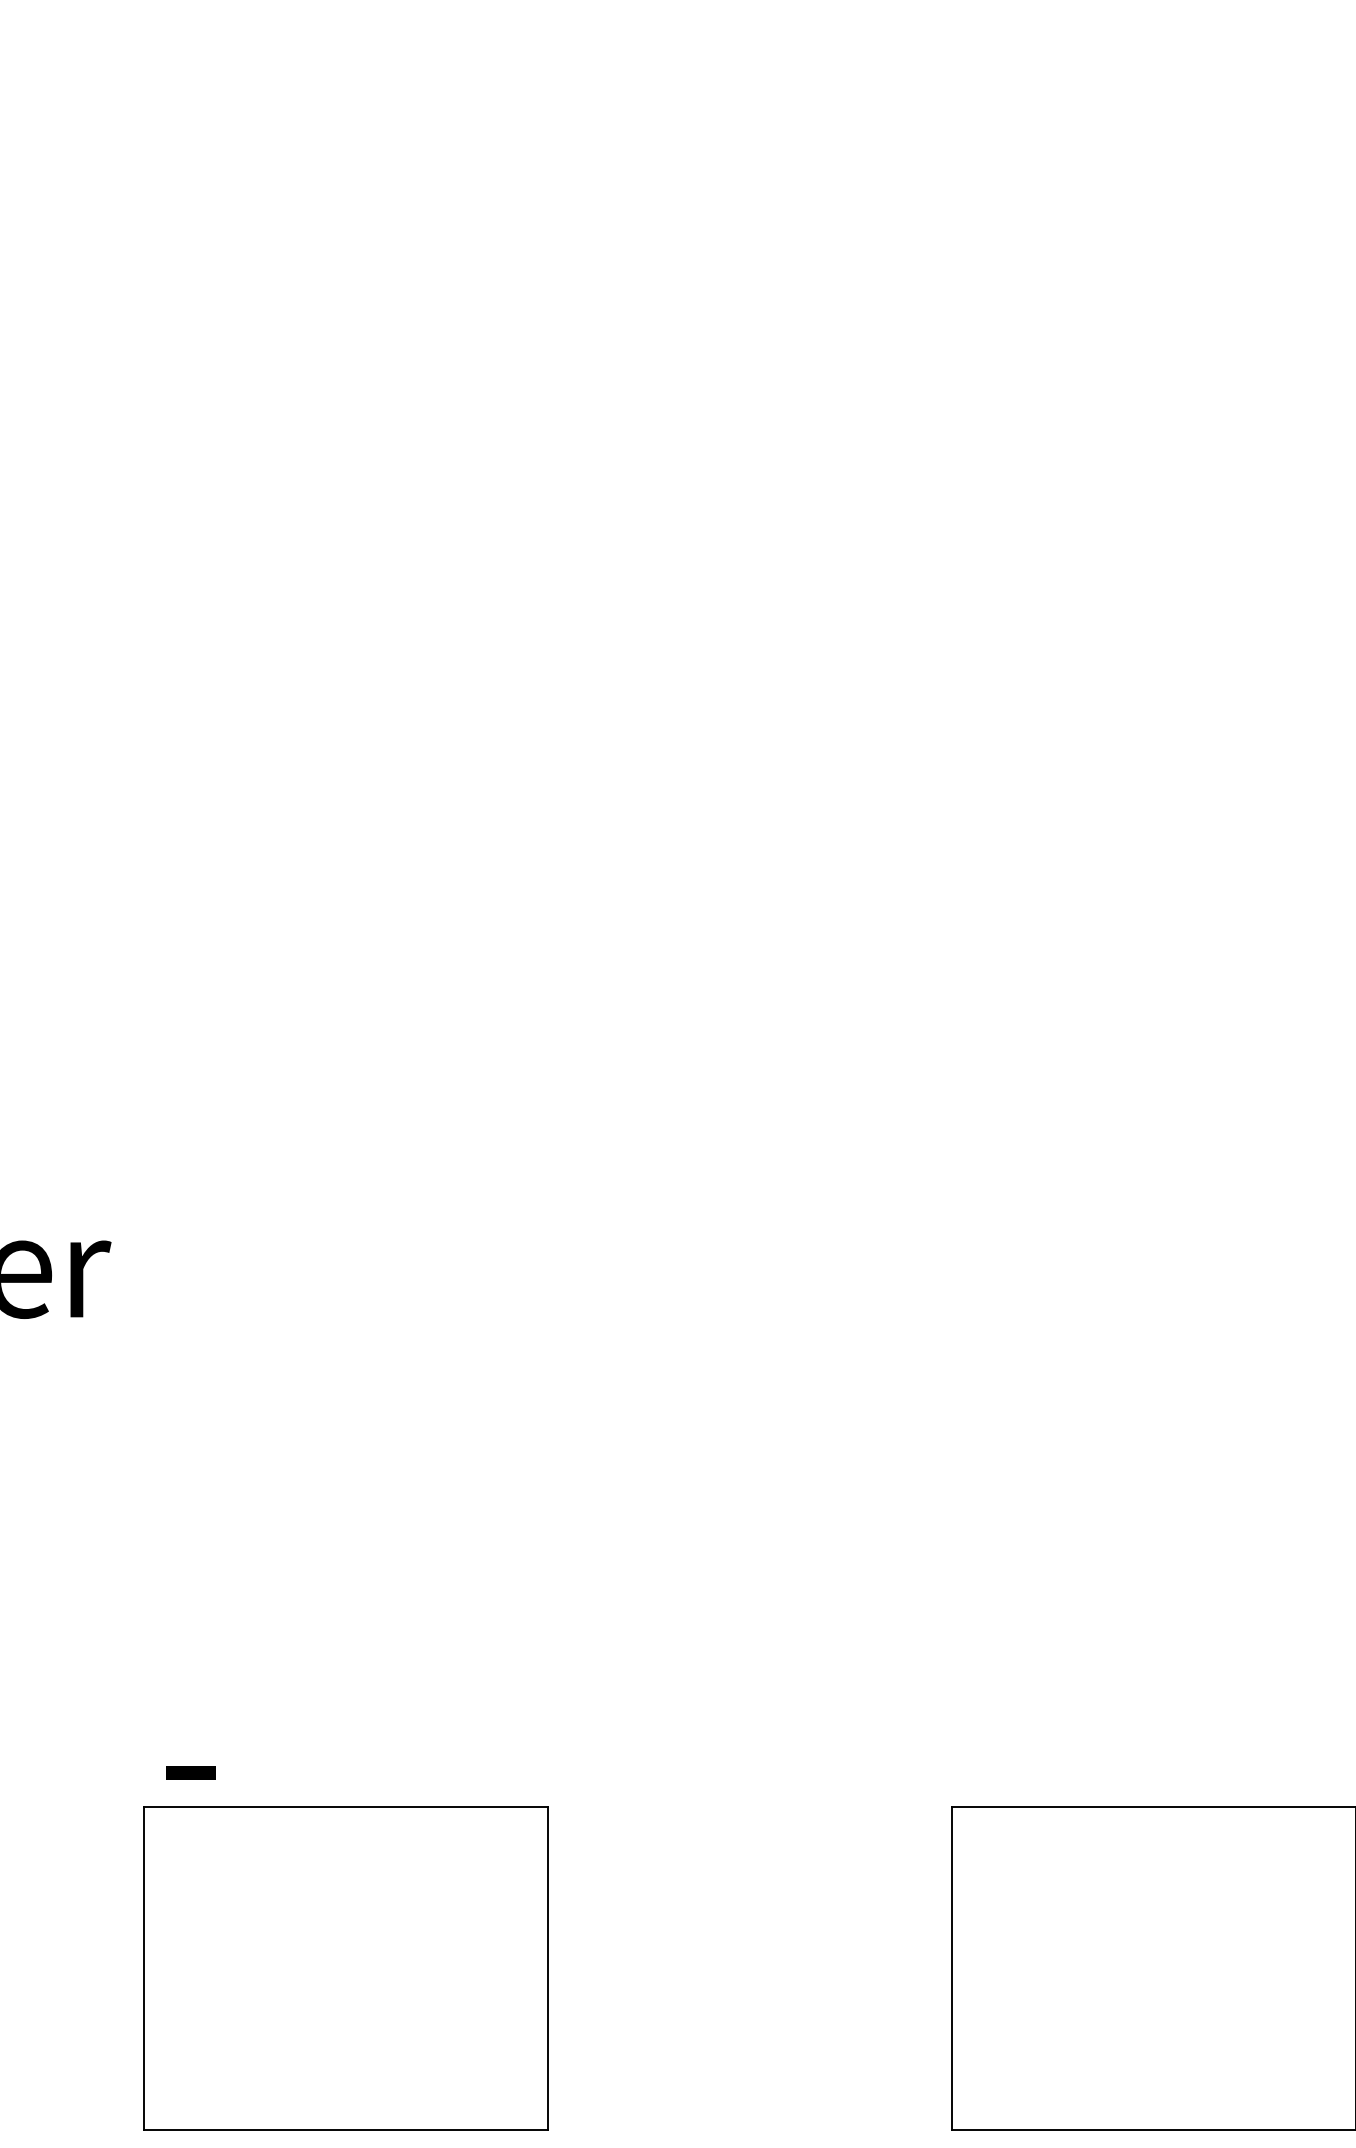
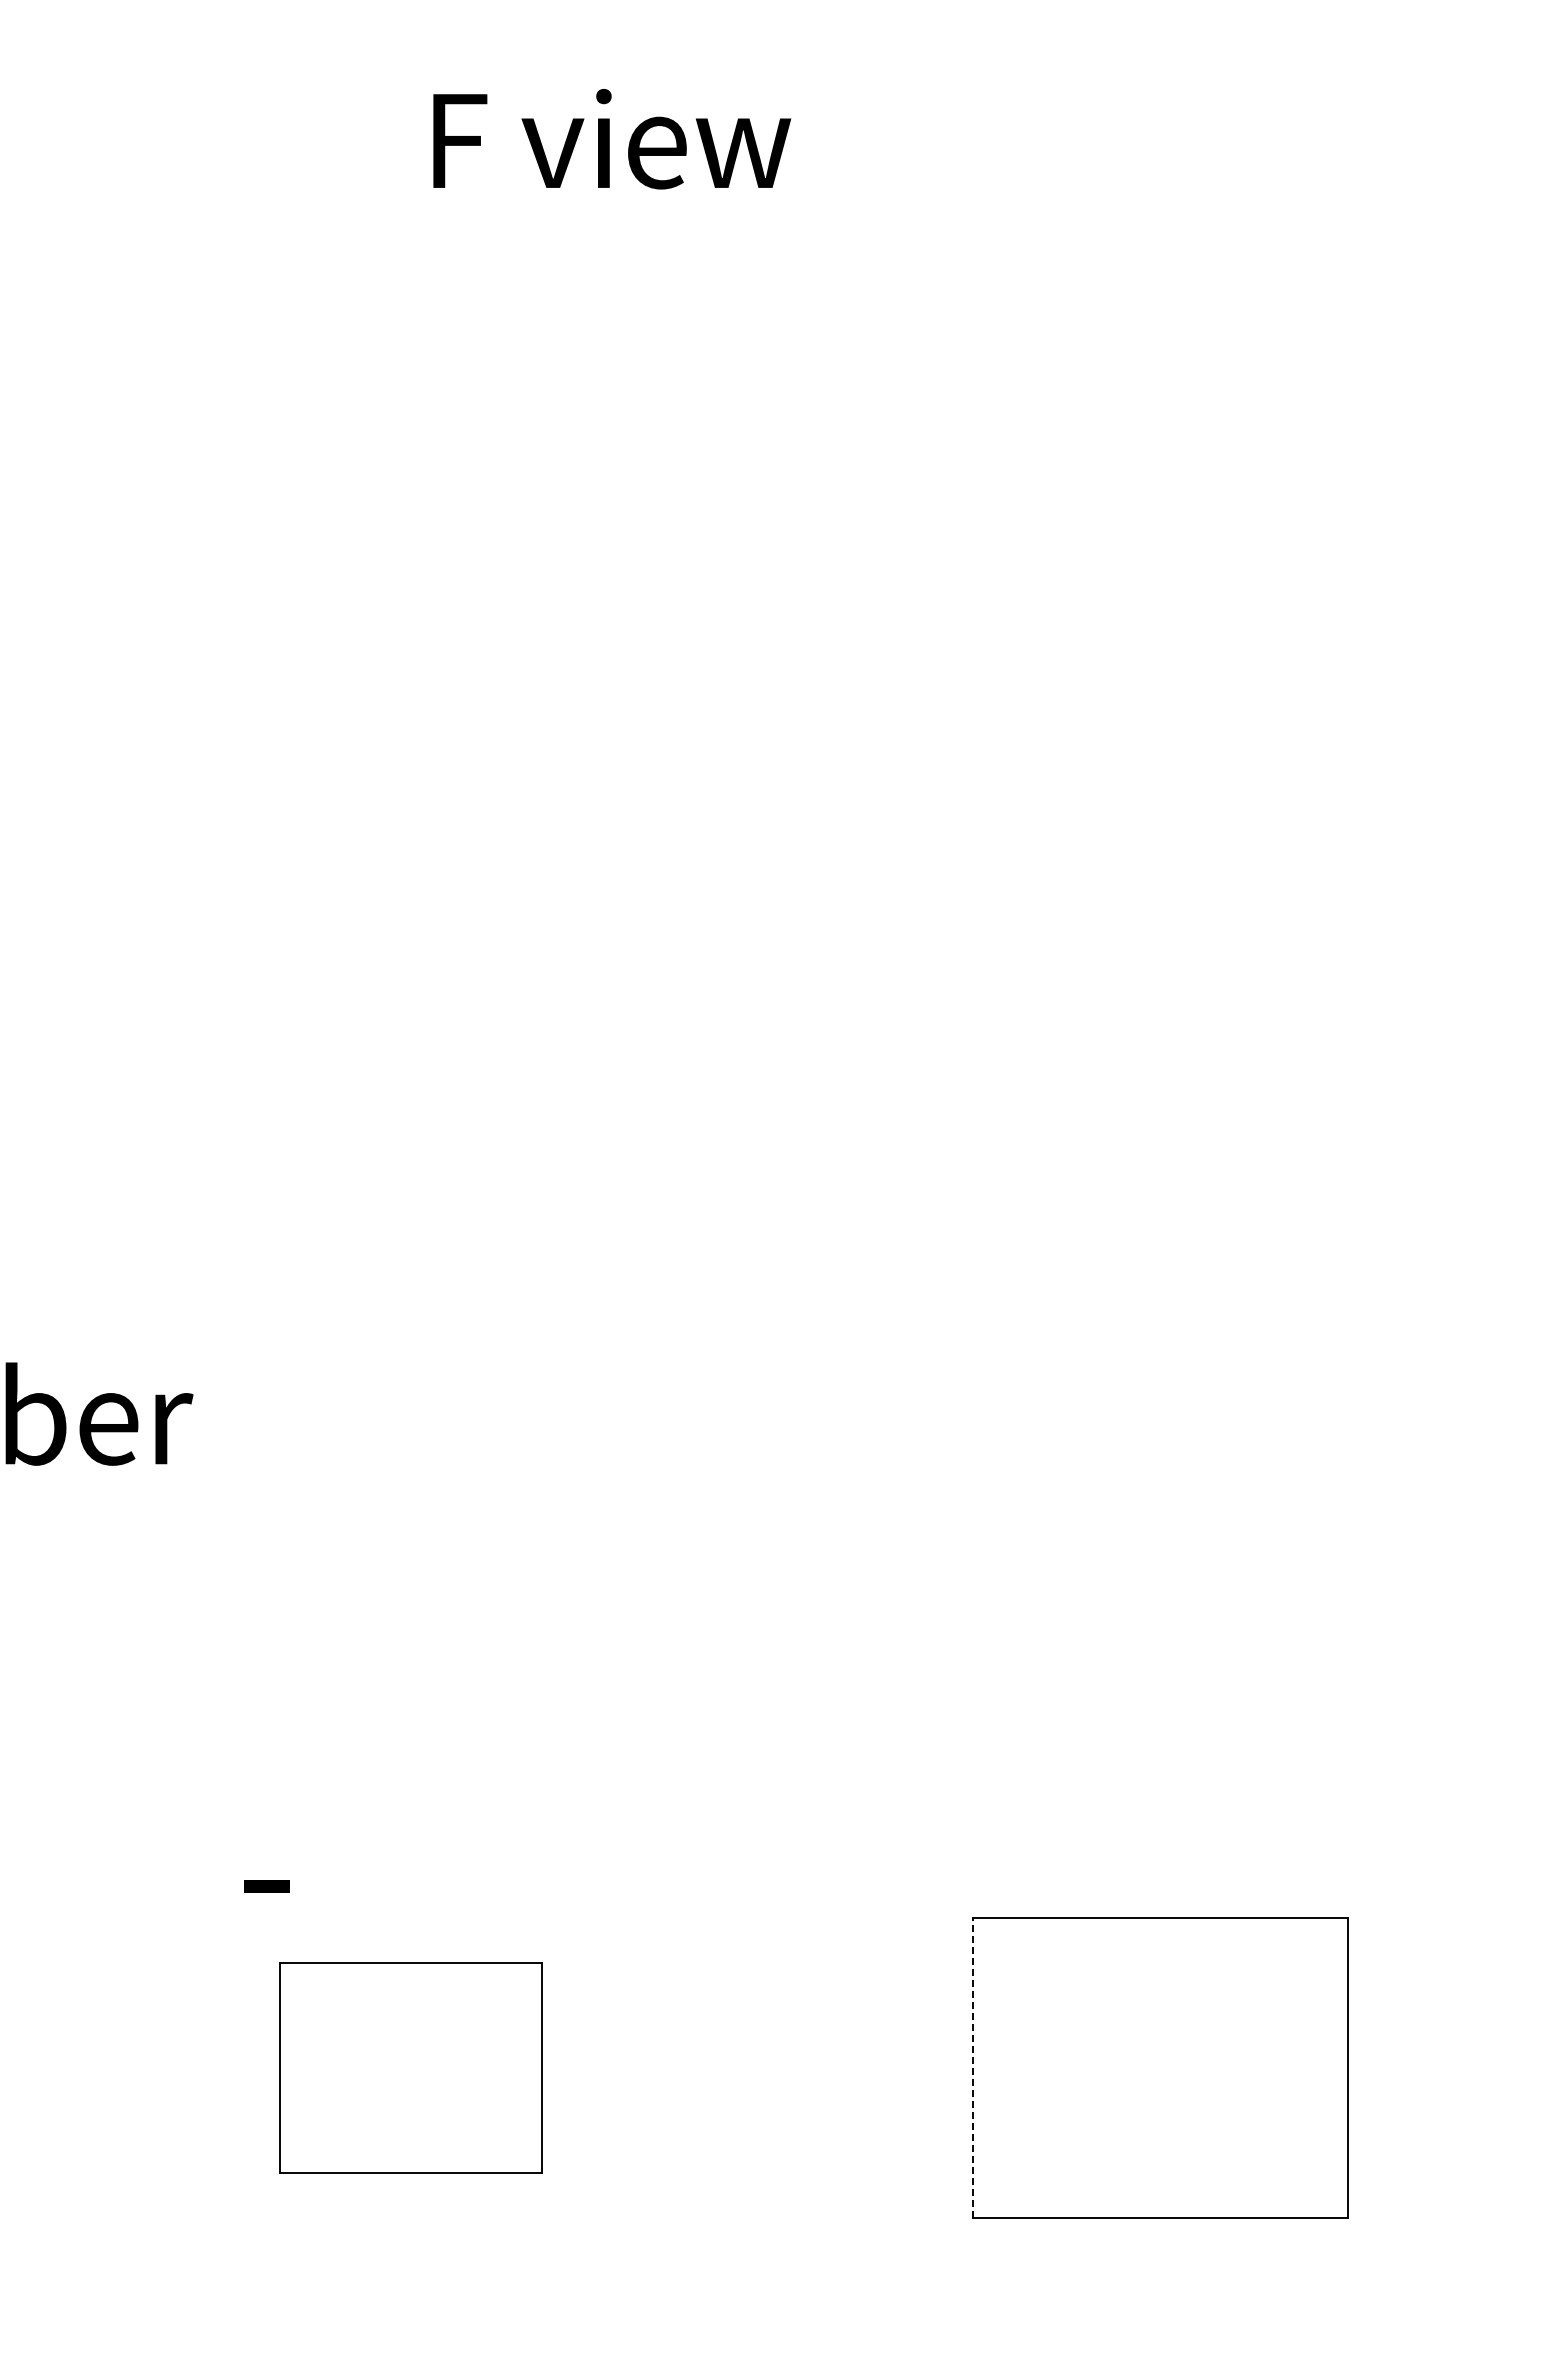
part: (345, 1967) -> (410, 2067), size x0.7
line: (952, 1969) -> (973, 2068), solid -> dashed

